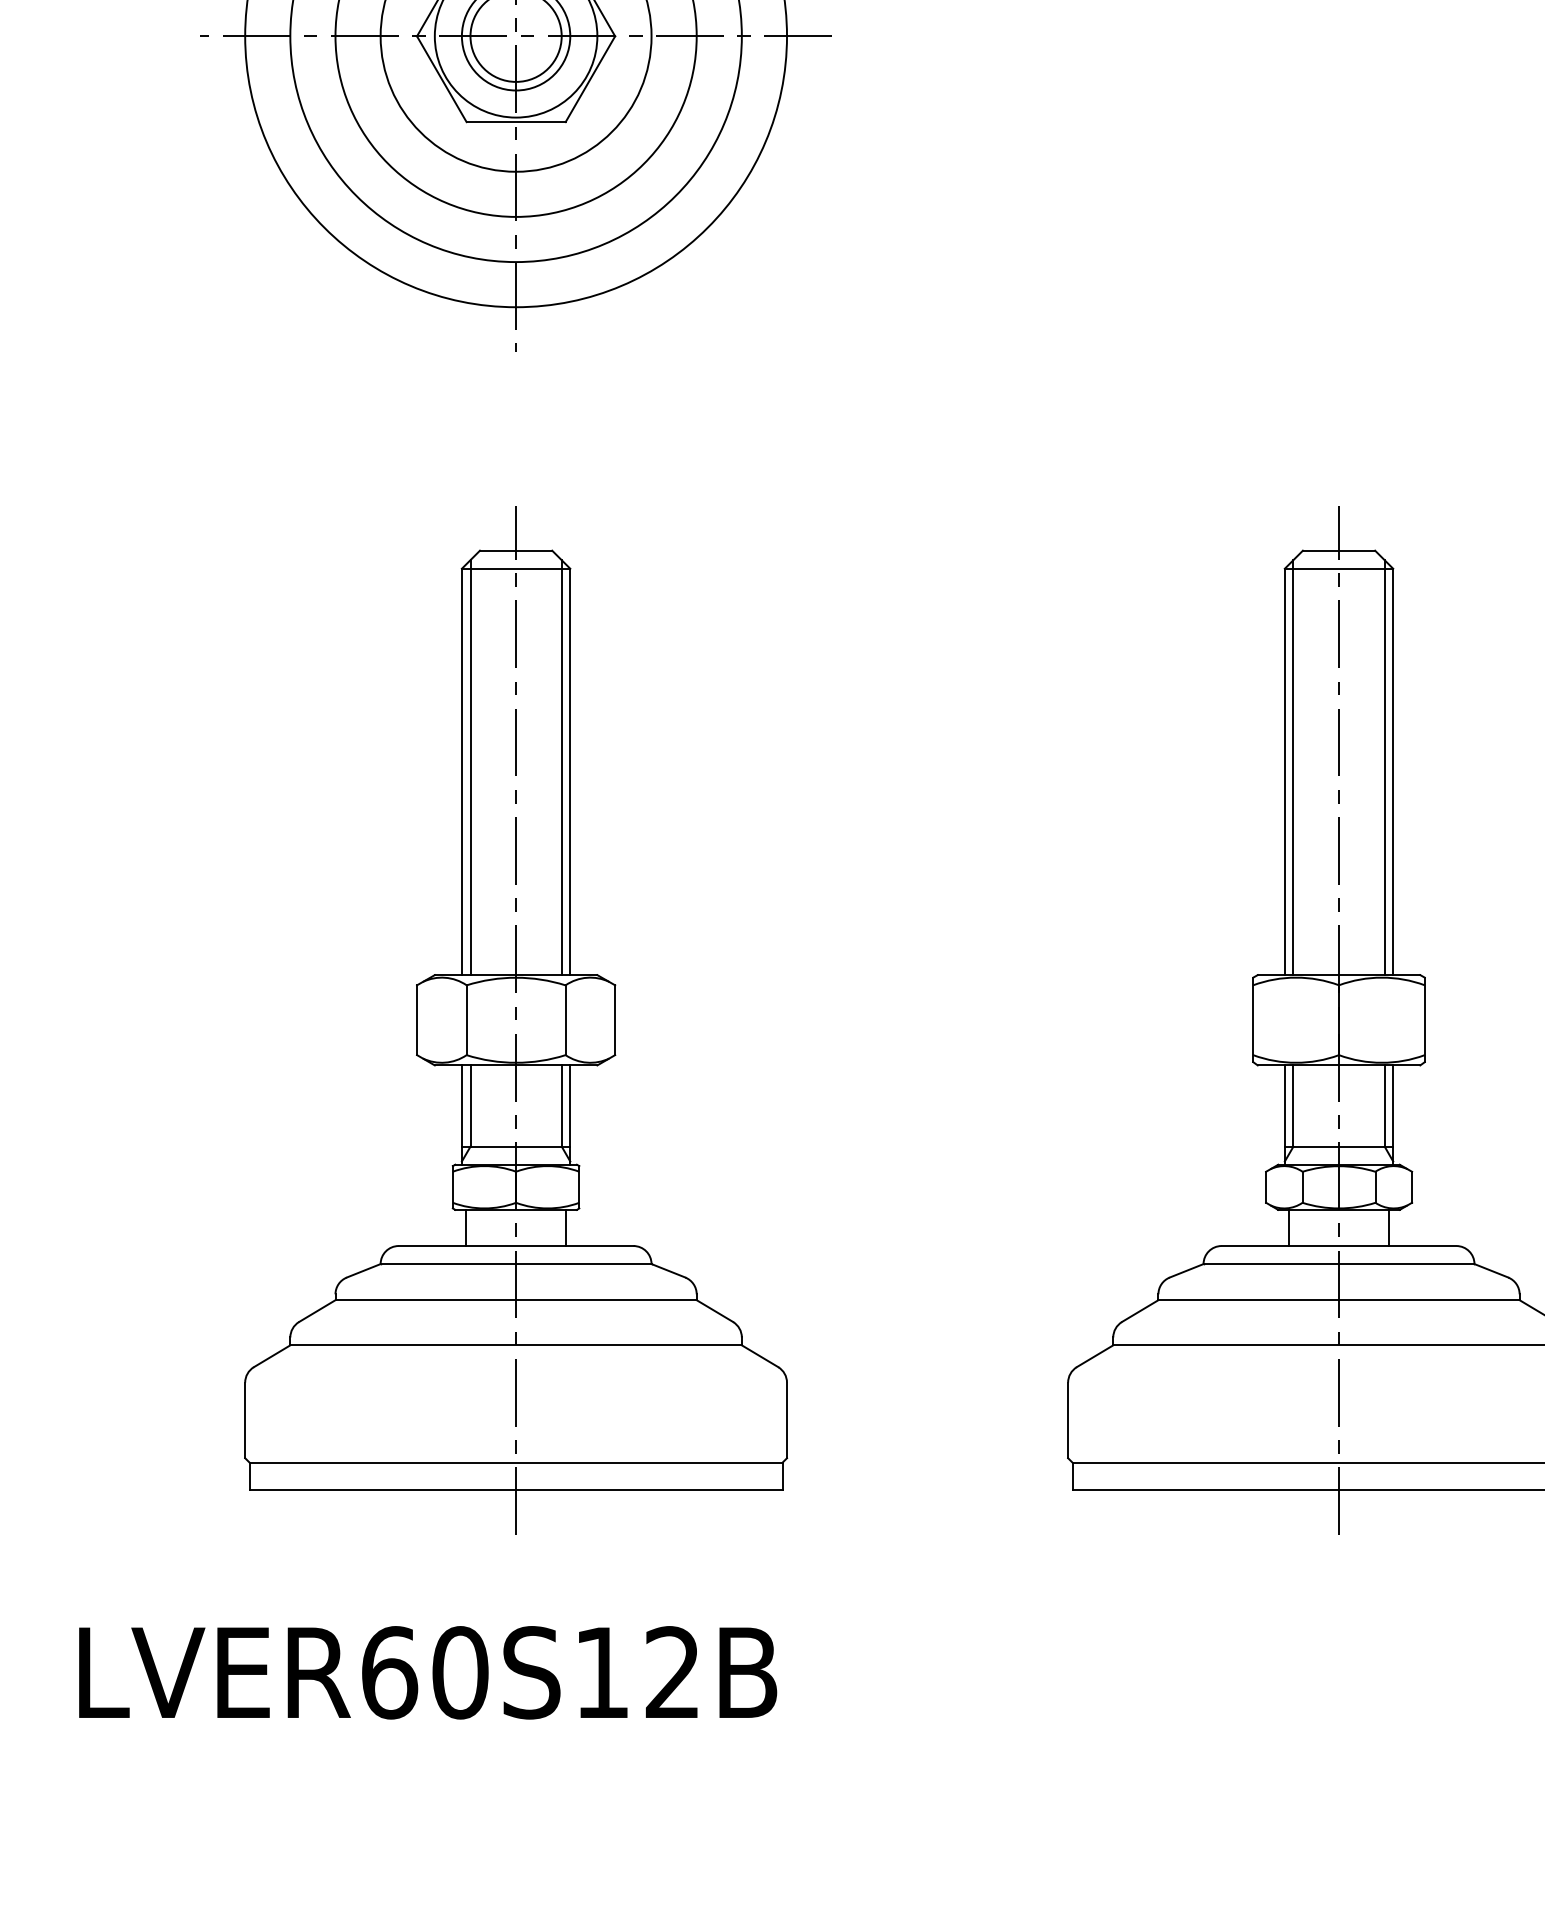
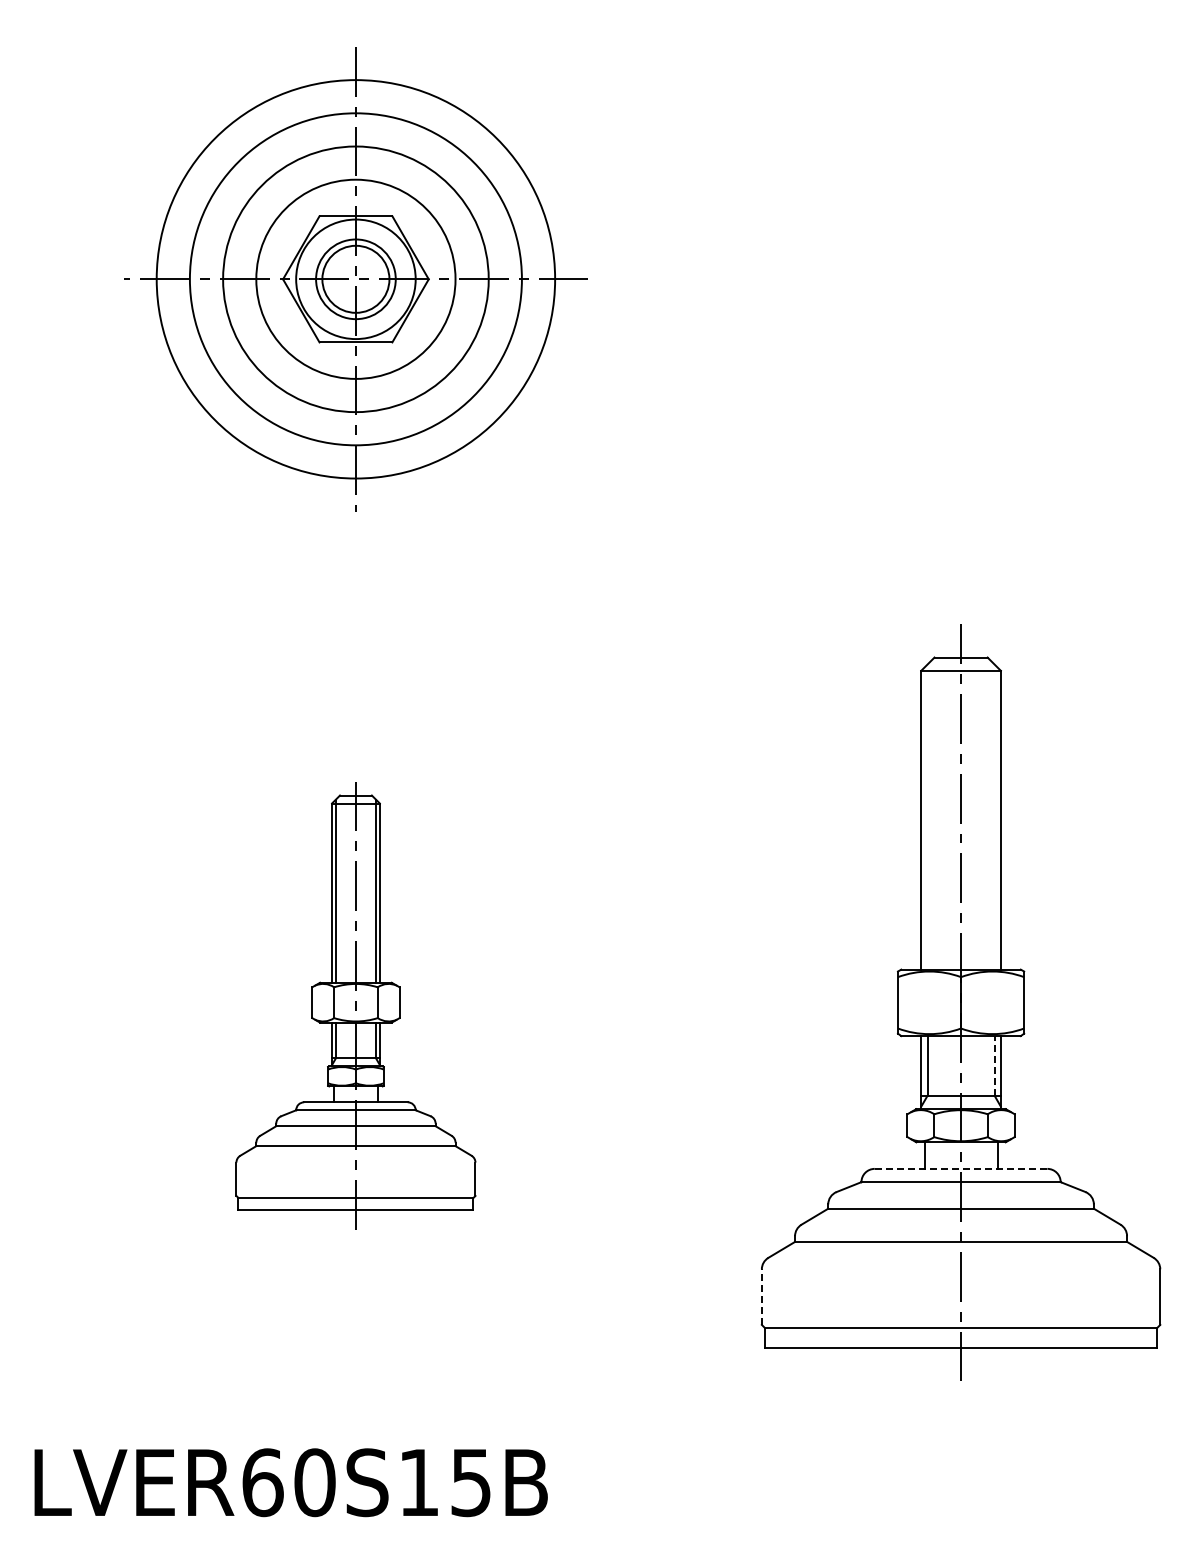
line: (1293, 766) -> (927, 816), removed
line: (1384, 766) -> (994, 816), removed
part: (515, 1019) -> (355, 1002), size x0.6
line: (1384, 1105) -> (994, 1065), solid -> dashed
line: (1339, 1245) -> (961, 1168), solid -> dashed
line: (1067, 1420) -> (761, 1297), solid -> dashed
text: (671, 1672) -> (470, 1482), LVER60S12B -> LVER60S15B

